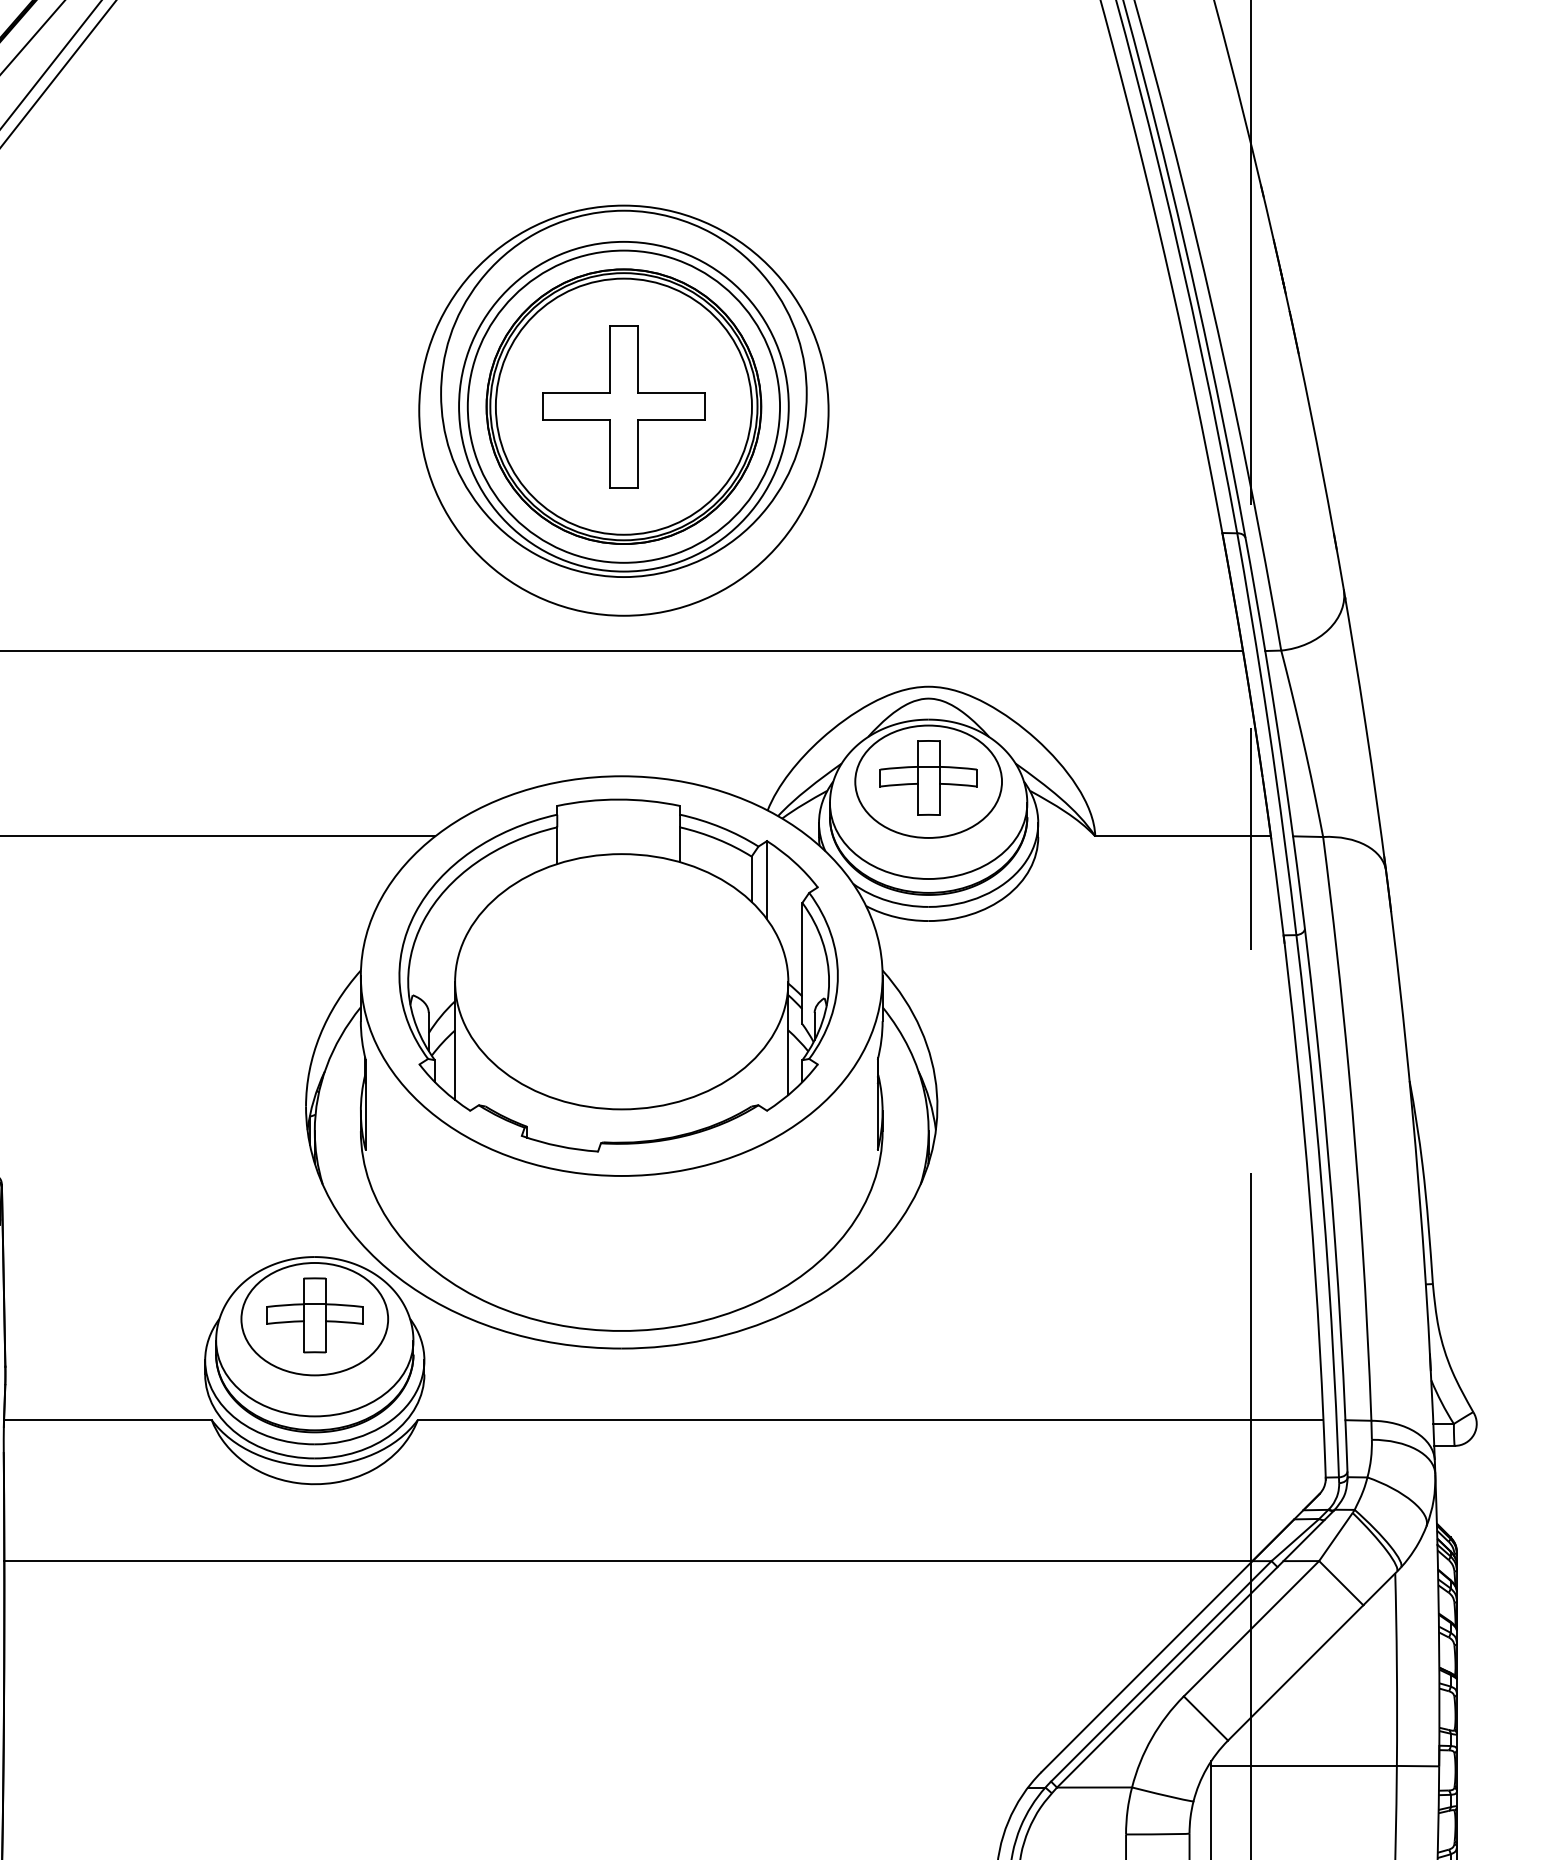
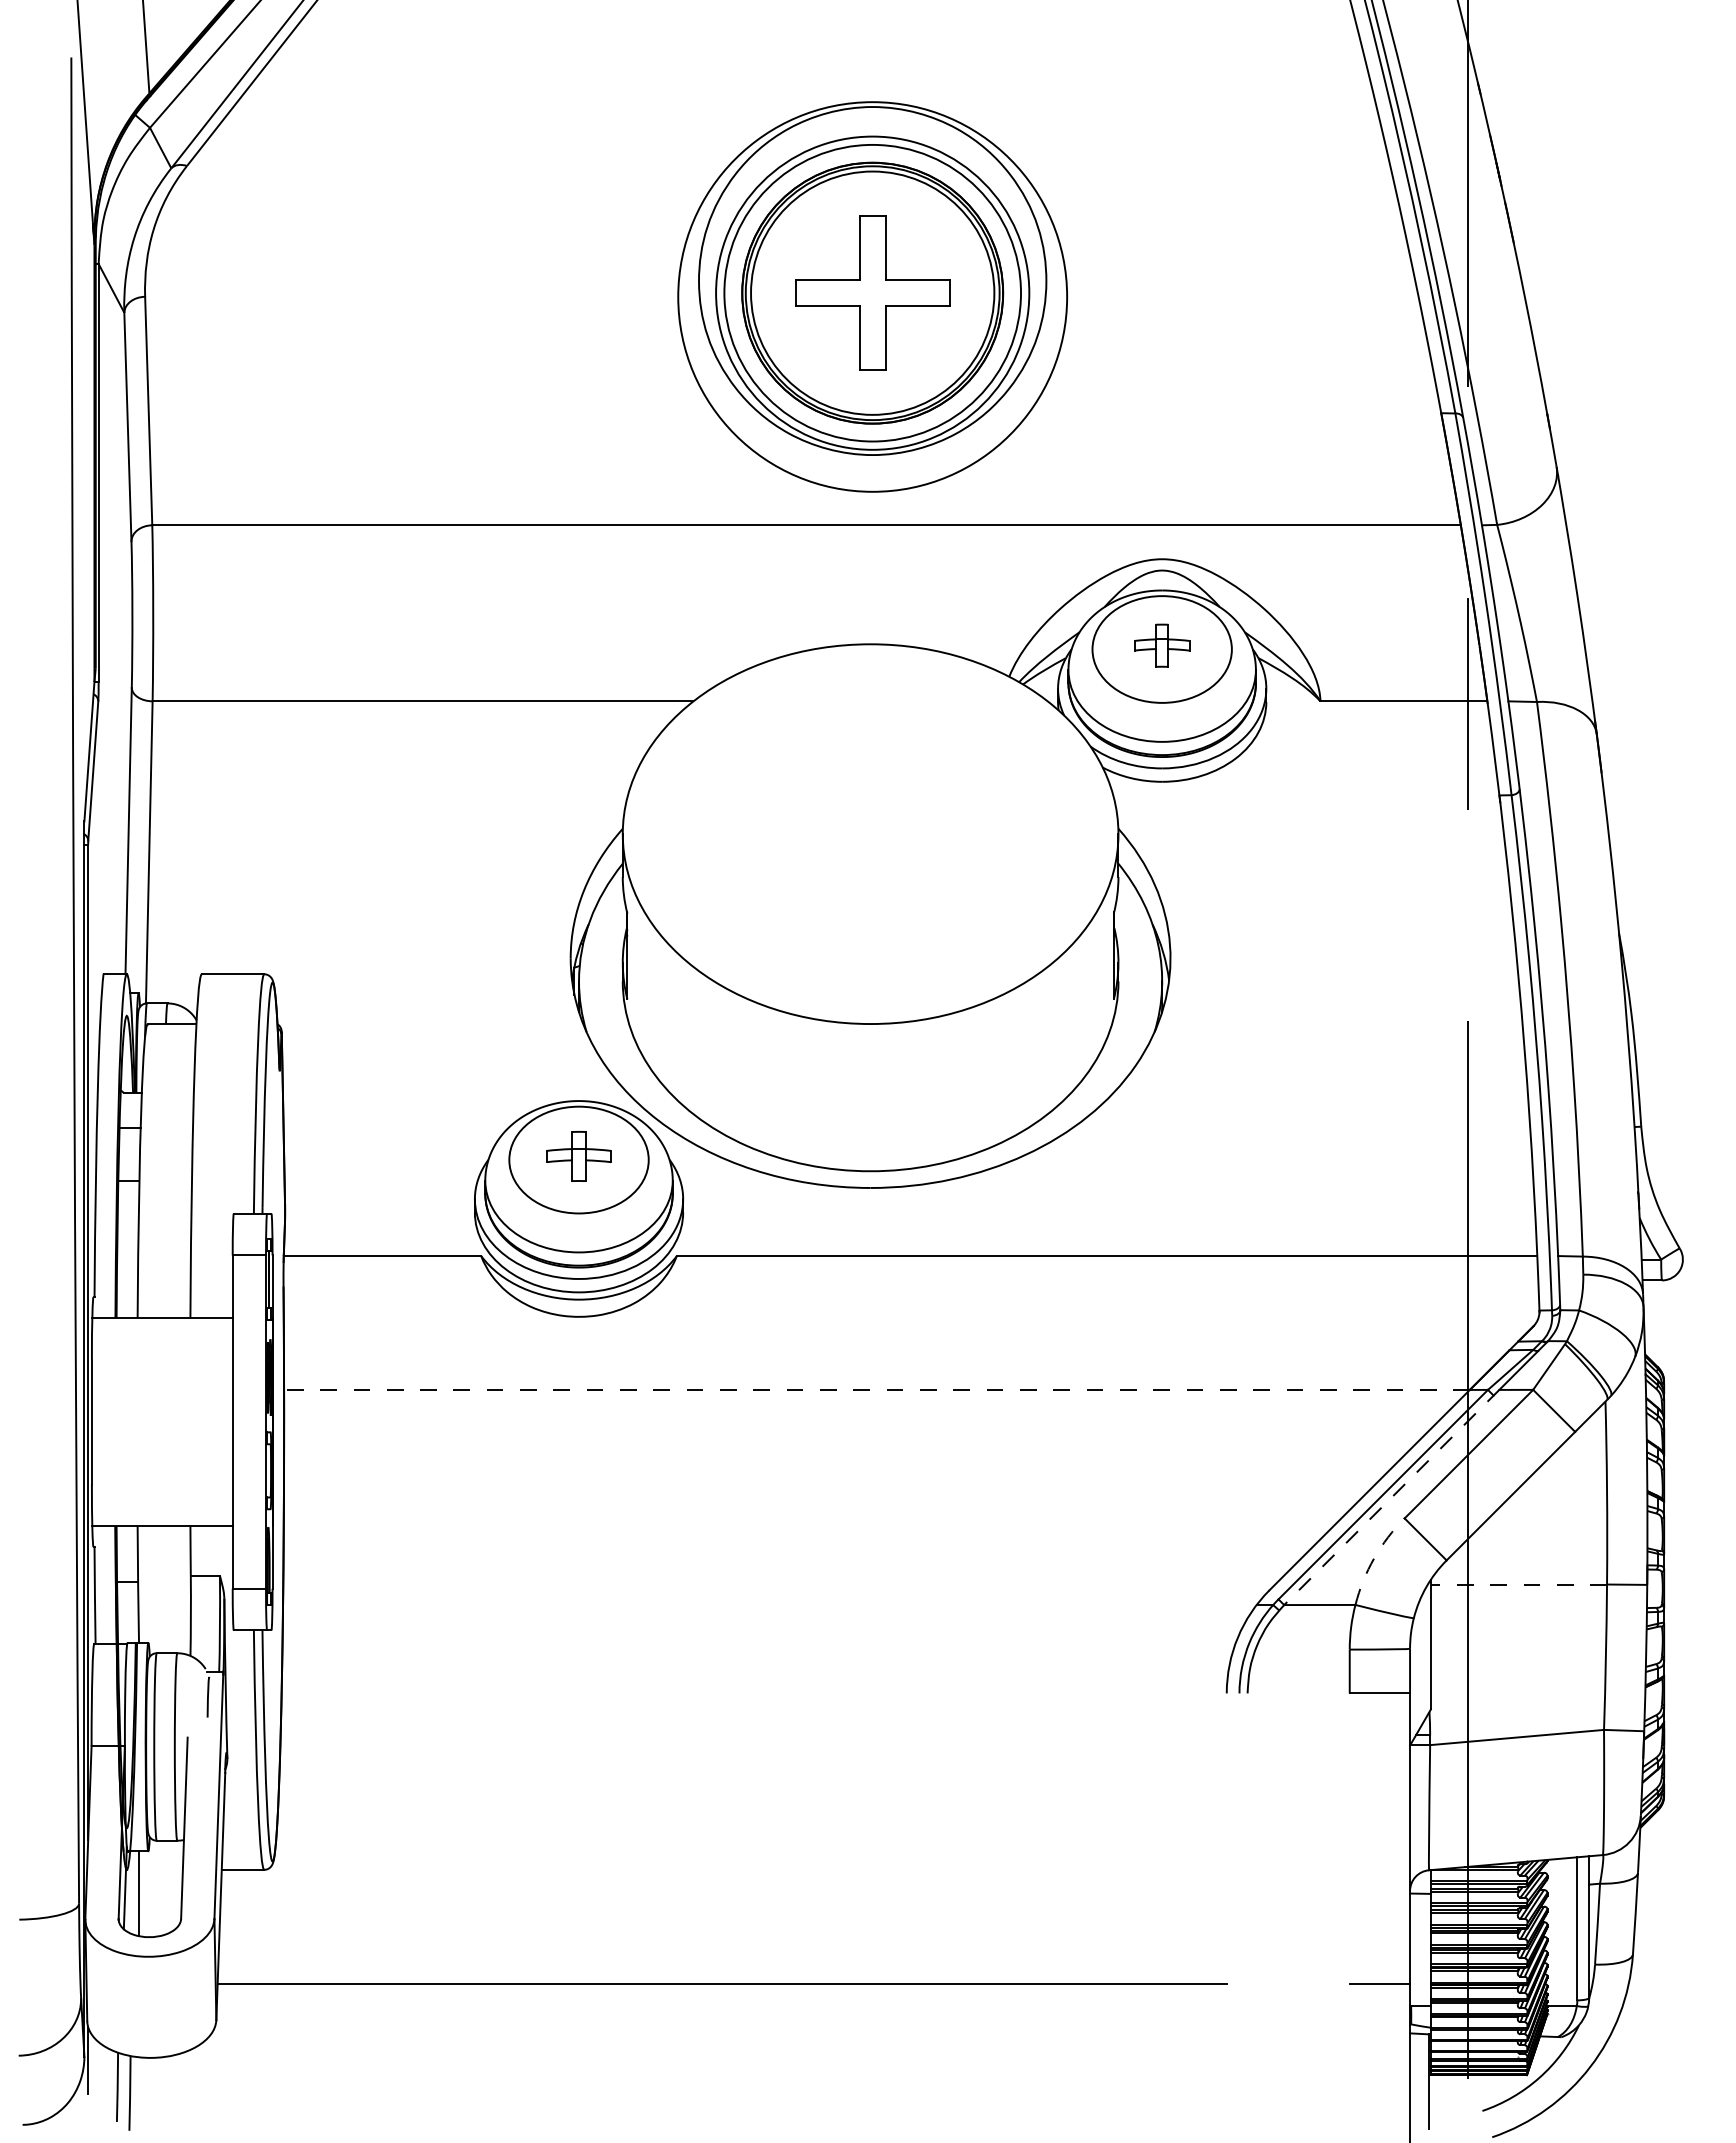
part: (927, 777) -> (1161, 645), size x0.6
part: (618, 975) -> (867, 833), removed
part: (314, 1315) -> (578, 1156), size x0.7
line: (627, 1560) -> (876, 1389), solid -> dashed
line: (1170, 1674) -> (1391, 1497), solid -> dashed
arc: (1152, 1738) -> (1374, 1558), solid -> dashed
line: (1303, 1765) -> (1518, 1584), solid -> dashed

